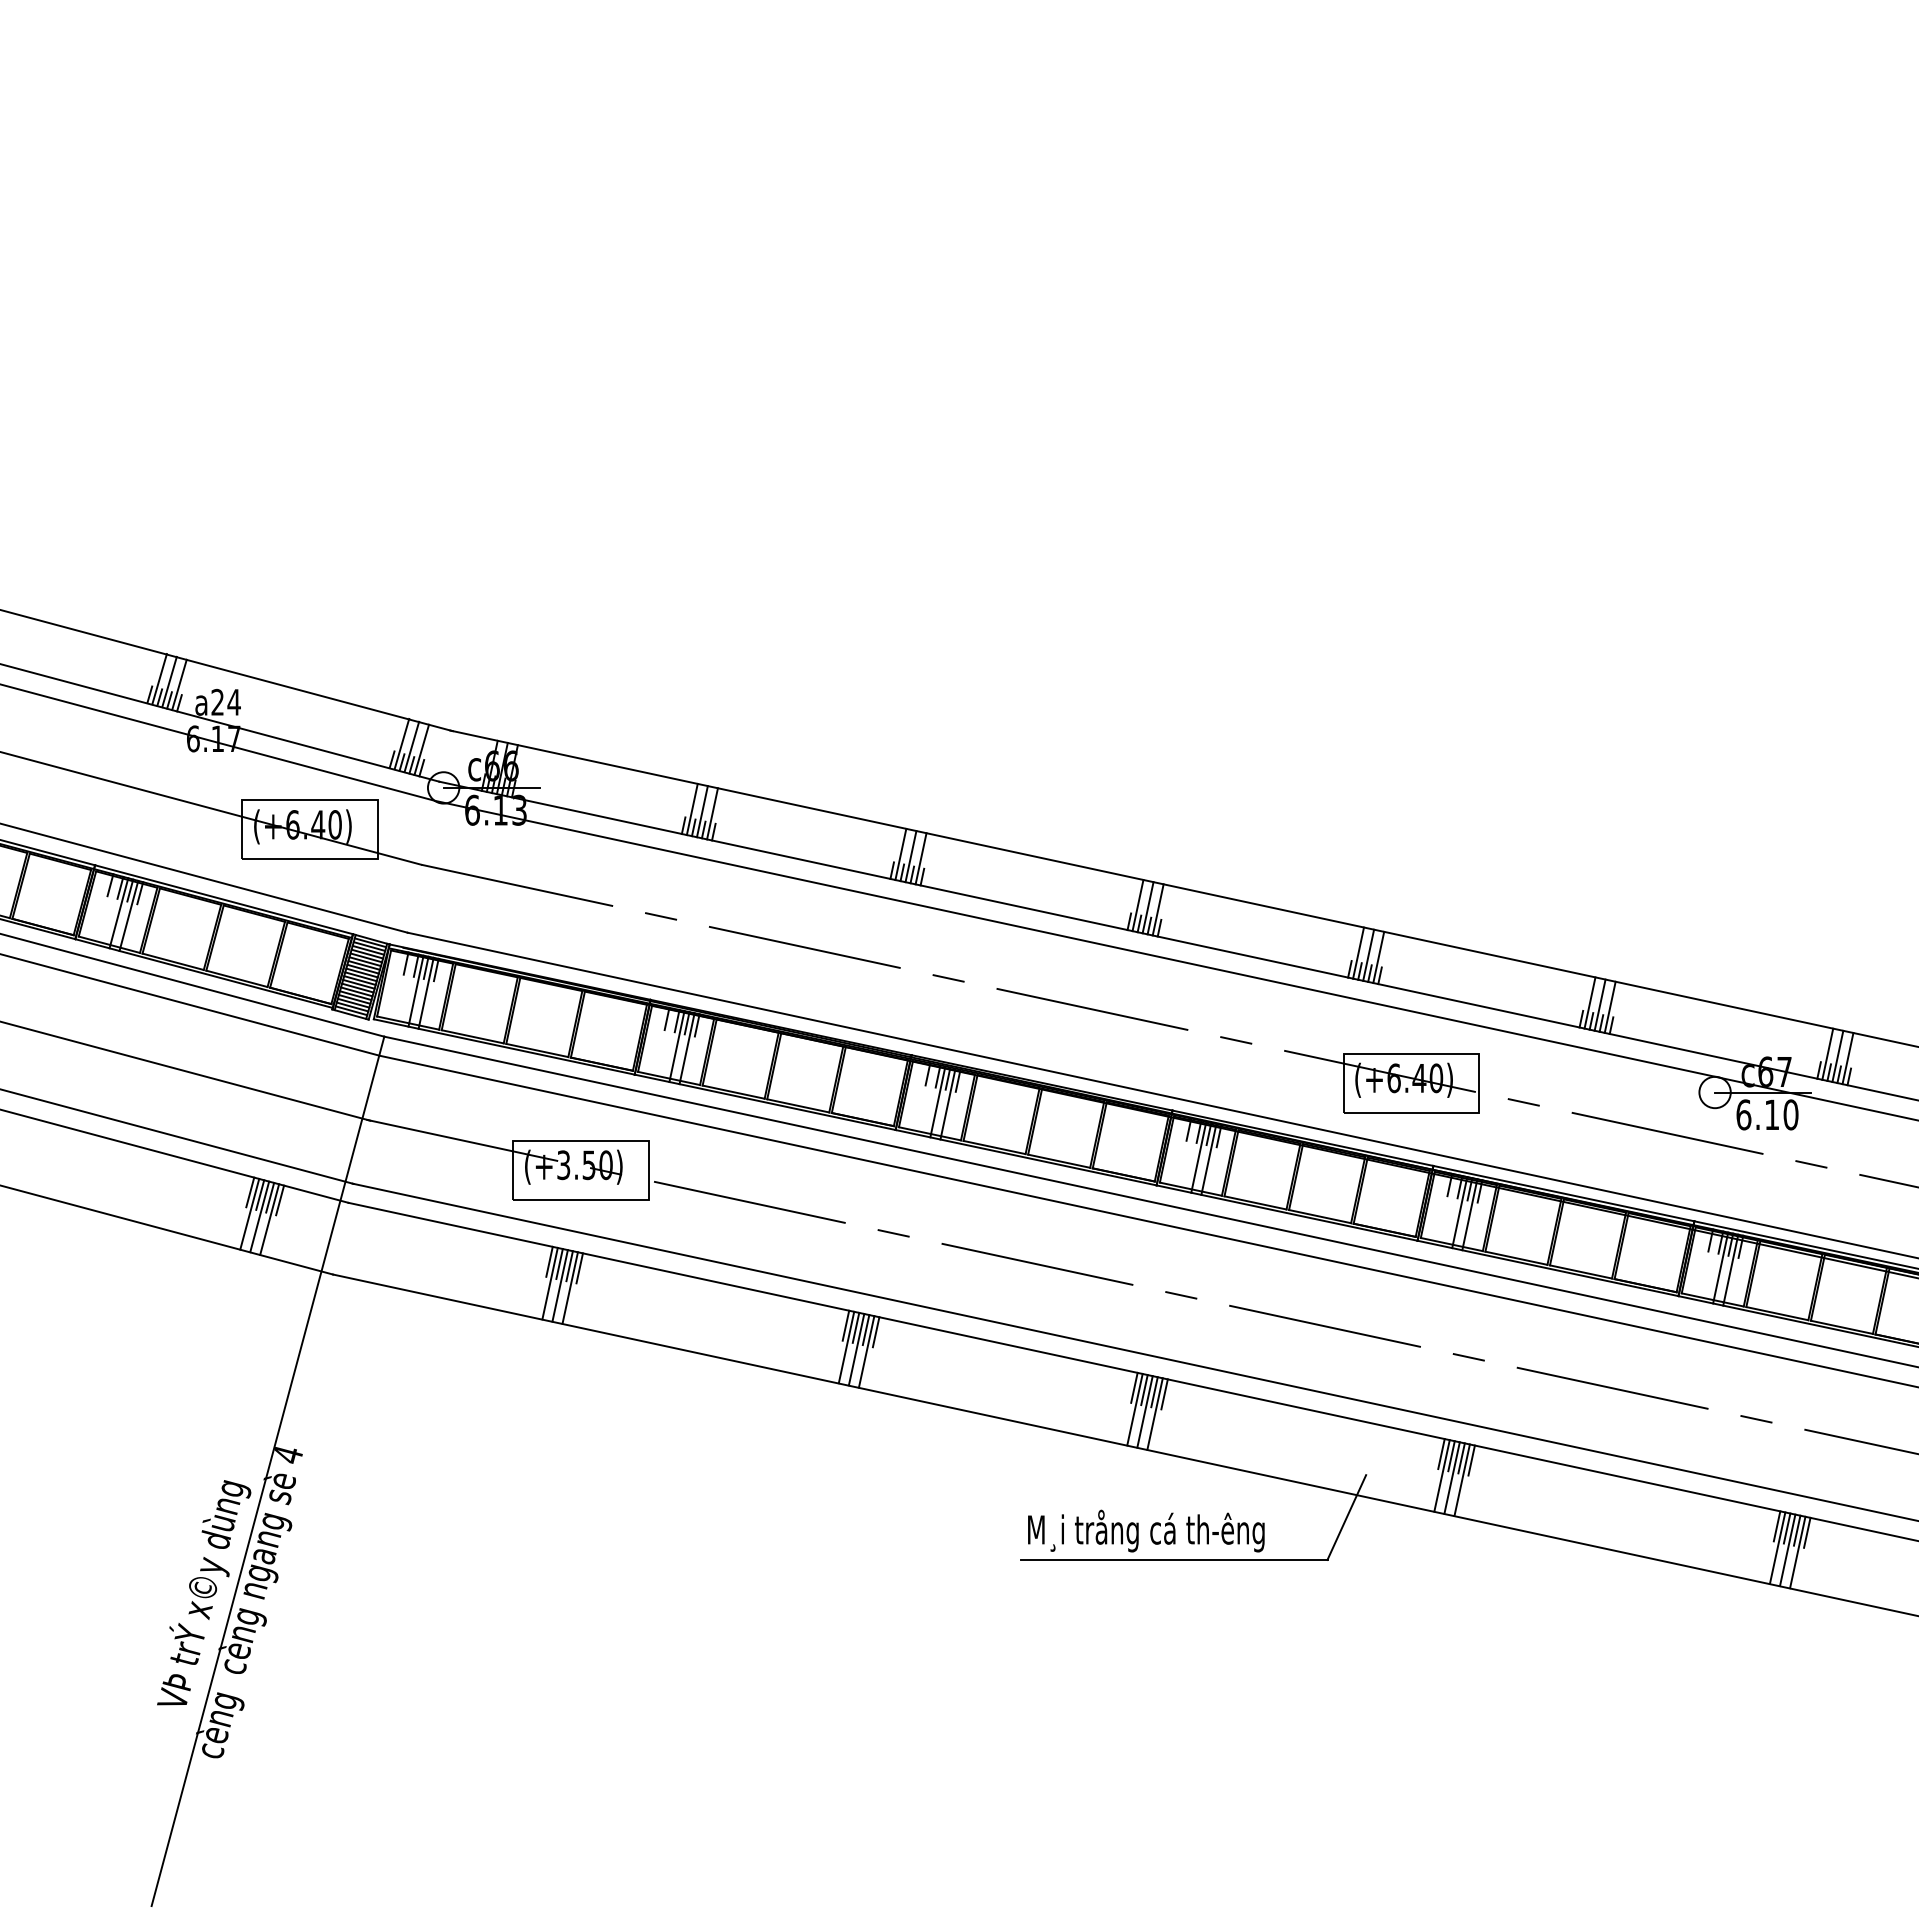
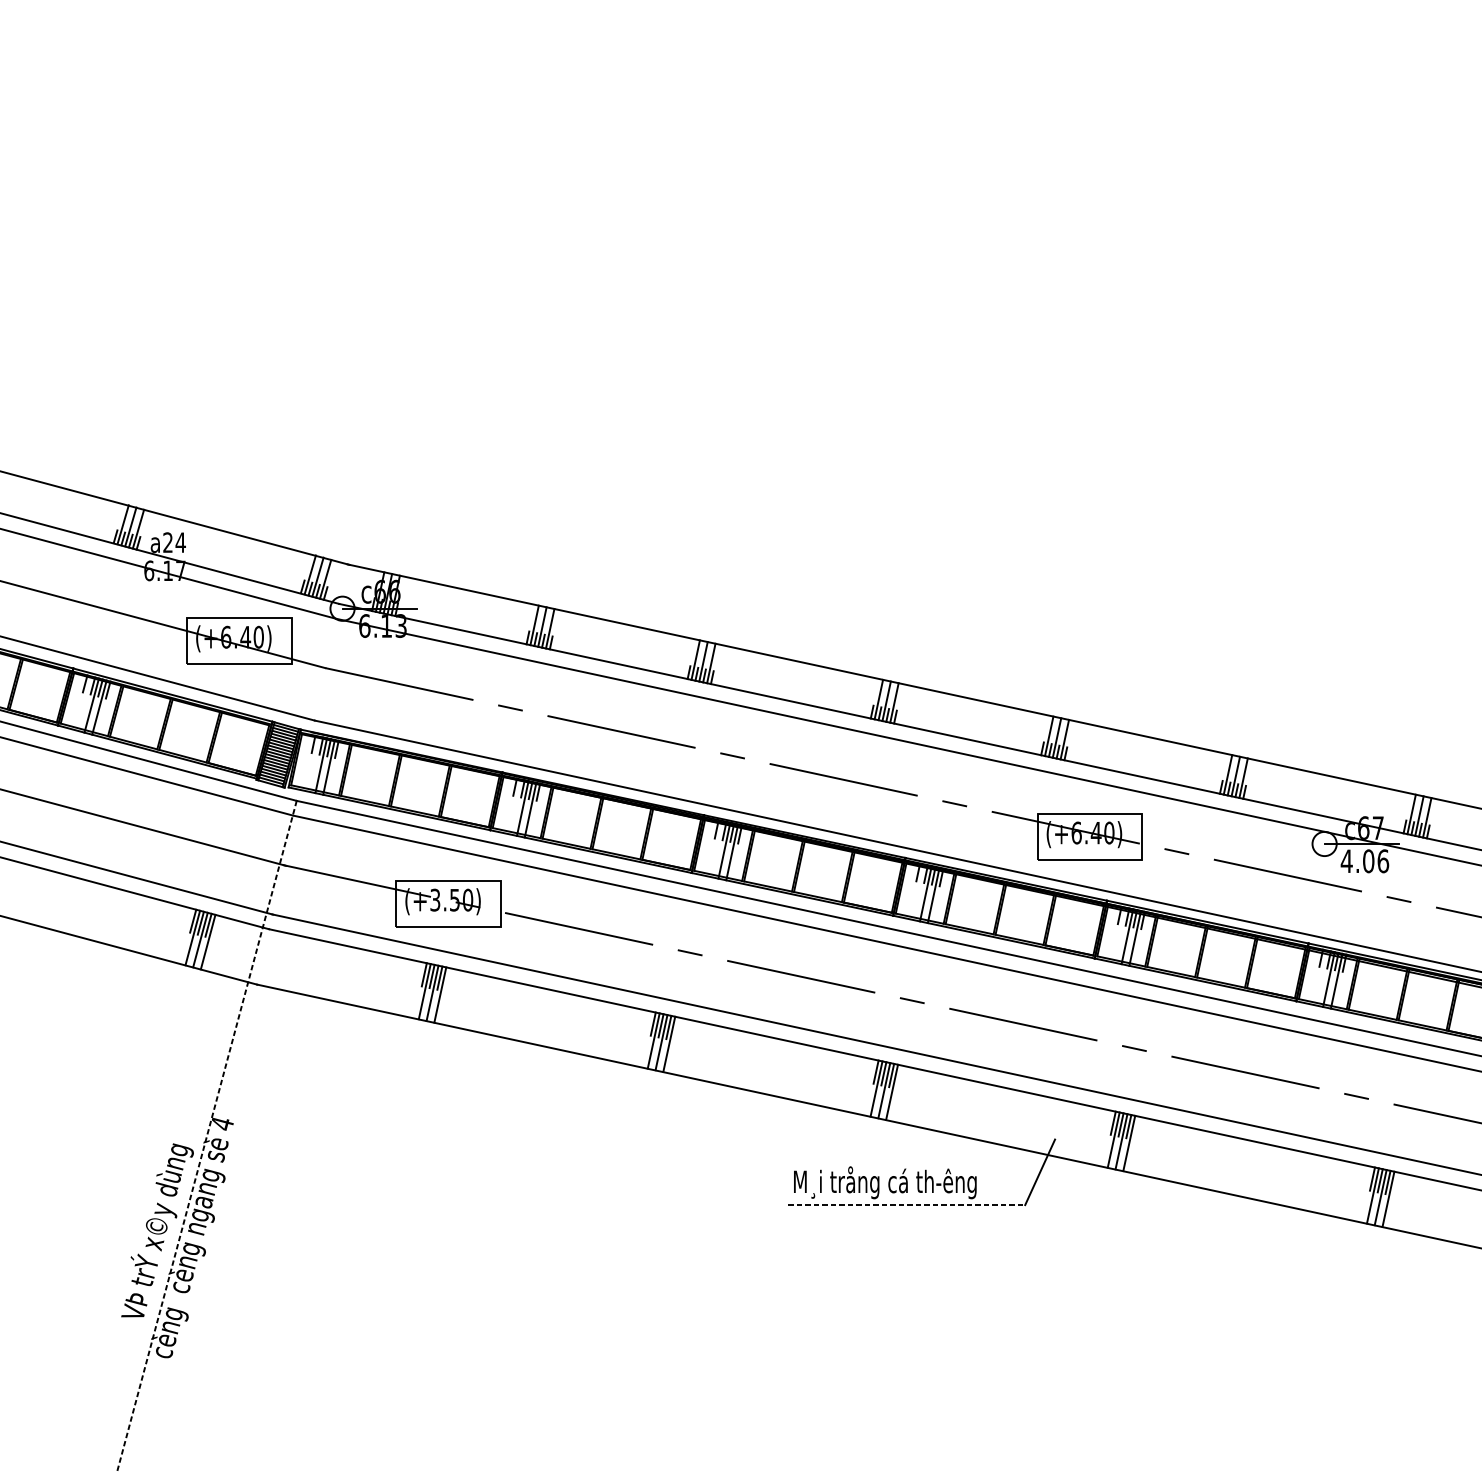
text: (1767, 1114) -> (1365, 860), 6.10 -> 4.06
line: (280, 1200) -> (216, 927), removed
line: (579, 1268) -> (447, 979), removed
line: (875, 1332) -> (676, 1029), removed
line: (1164, 1394) -> (899, 1077), removed
line: (1471, 1460) -> (1136, 1128), removed
line: (267, 1471) -> (206, 1136), solid -> dashed
line: (1807, 1532) -> (1395, 1183), removed
line: (1174, 1559) -> (907, 1204), solid -> dashed

